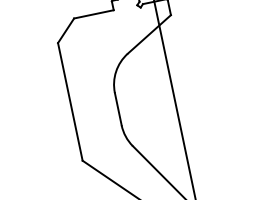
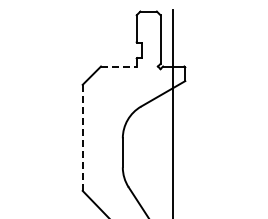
line: (93, 14) -> (118, 66), solid -> dashed
line: (70, 101) -> (82, 137), solid -> dashed

